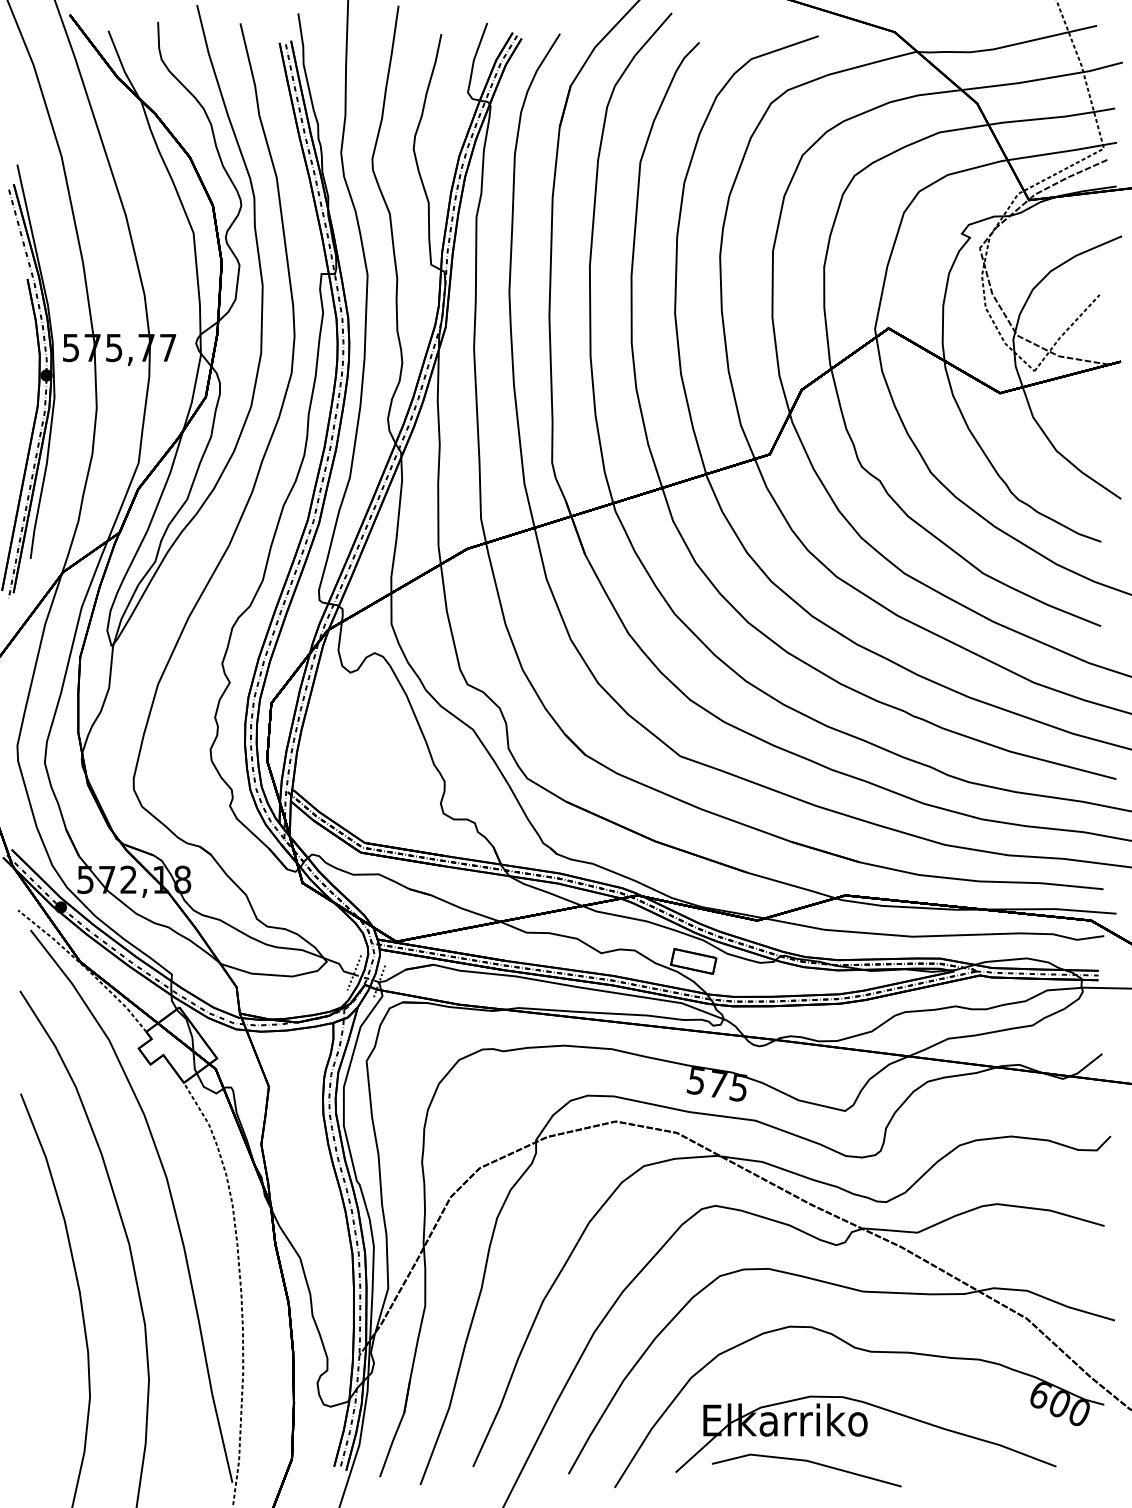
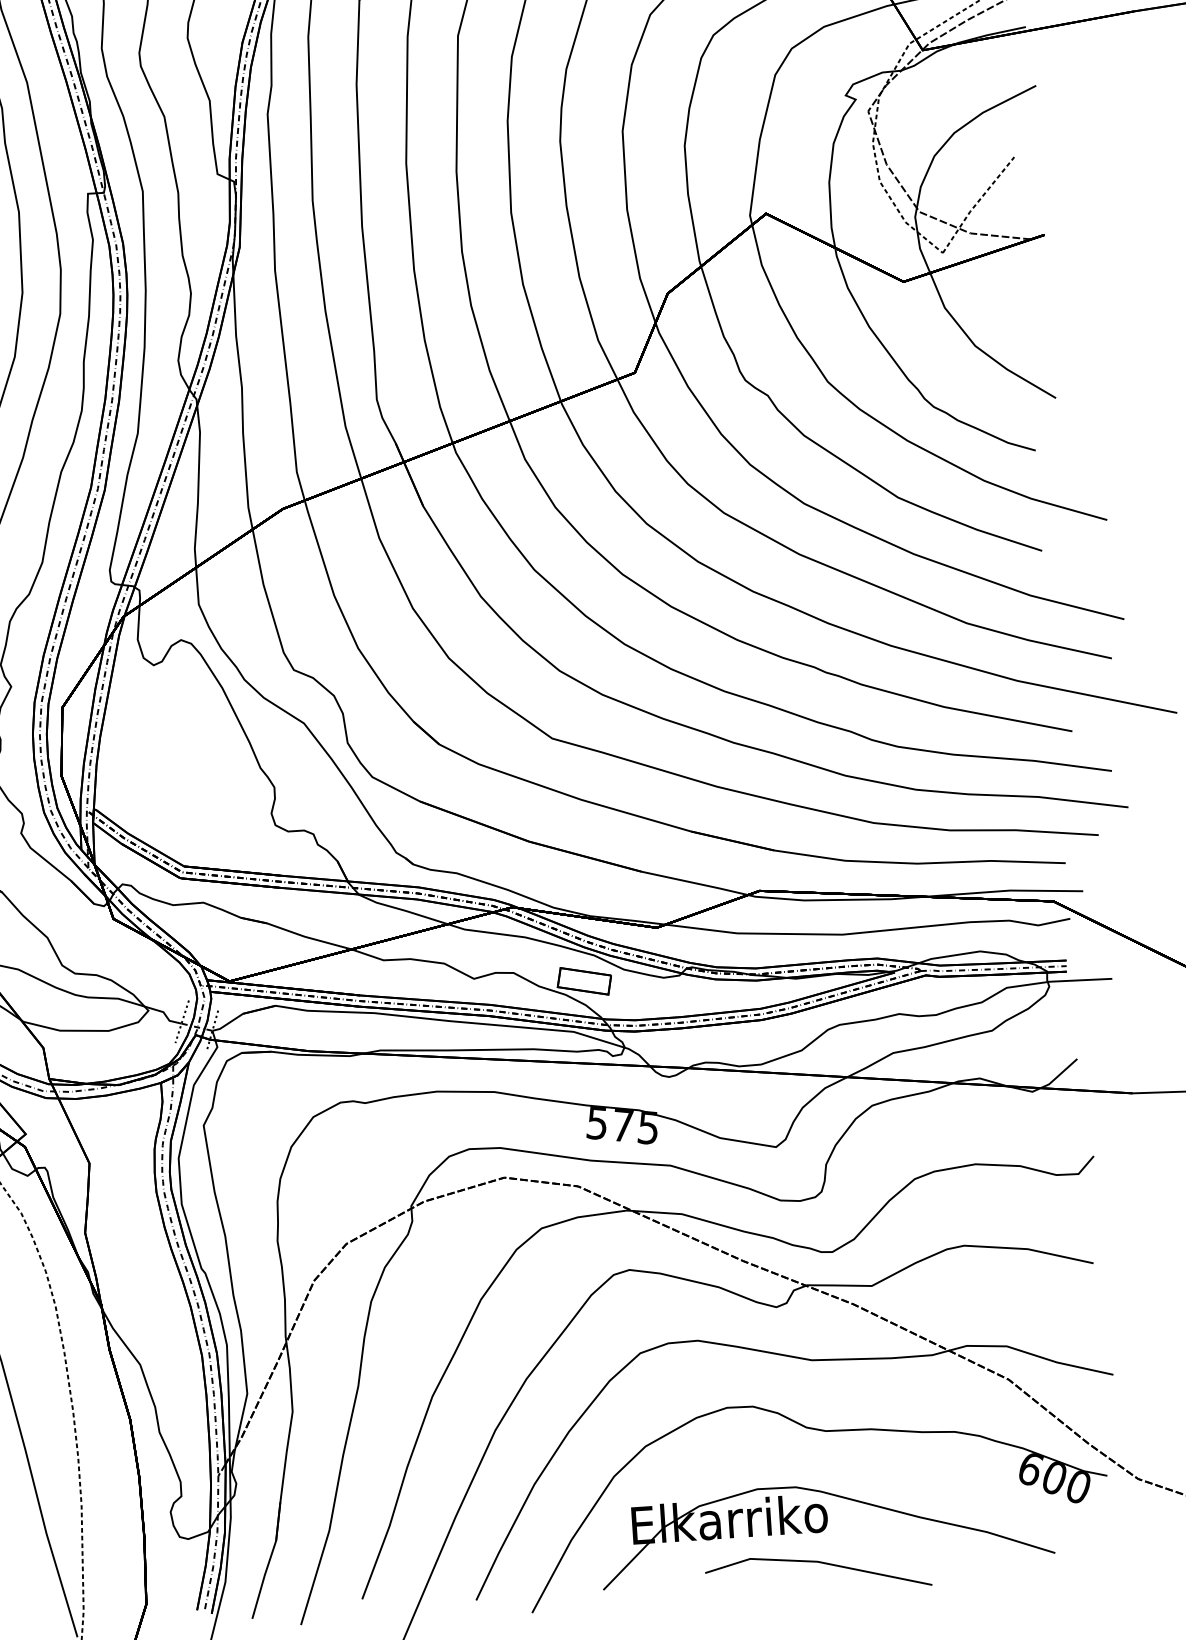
line: (808, 1462) -> (819, 1563), moved

